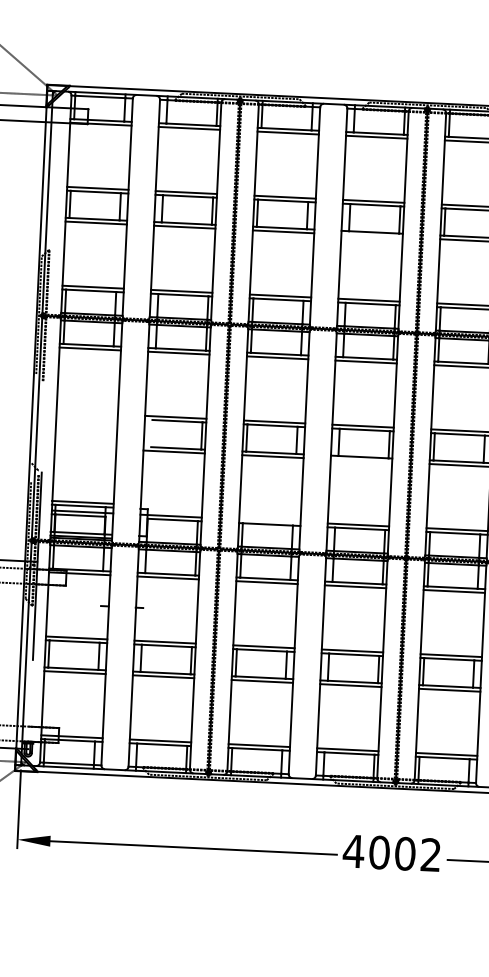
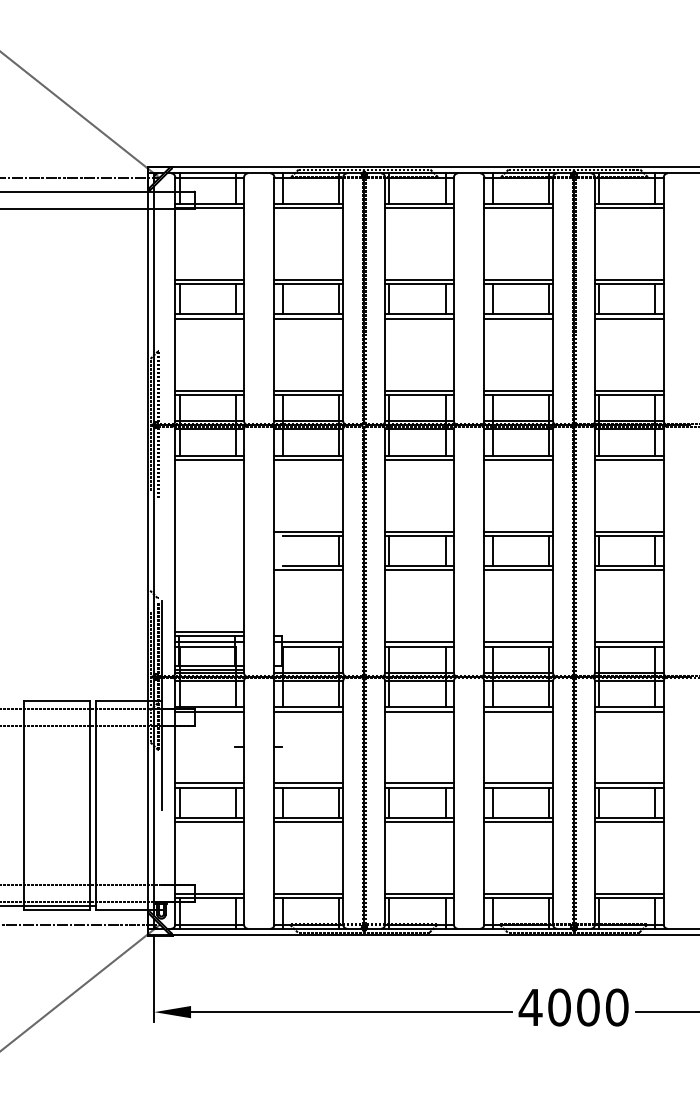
line: (371, 235) -> (518, 318), added
line: (361, 460) -> (518, 570), added
line: (269, 520) -> (419, 642), added
text: (430, 855) -> (616, 1007), 4002 -> 4000

